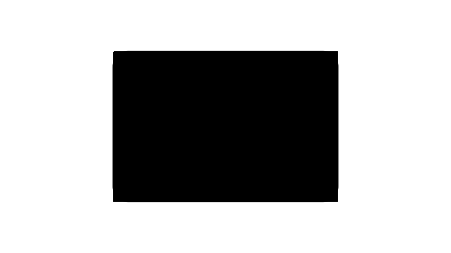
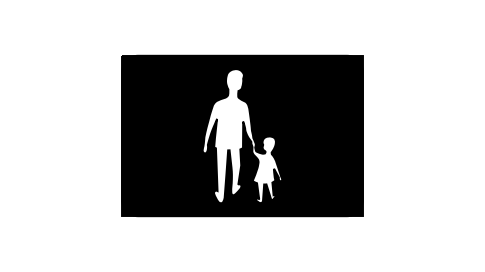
fill: (225, 126) -> (242, 136), removed

